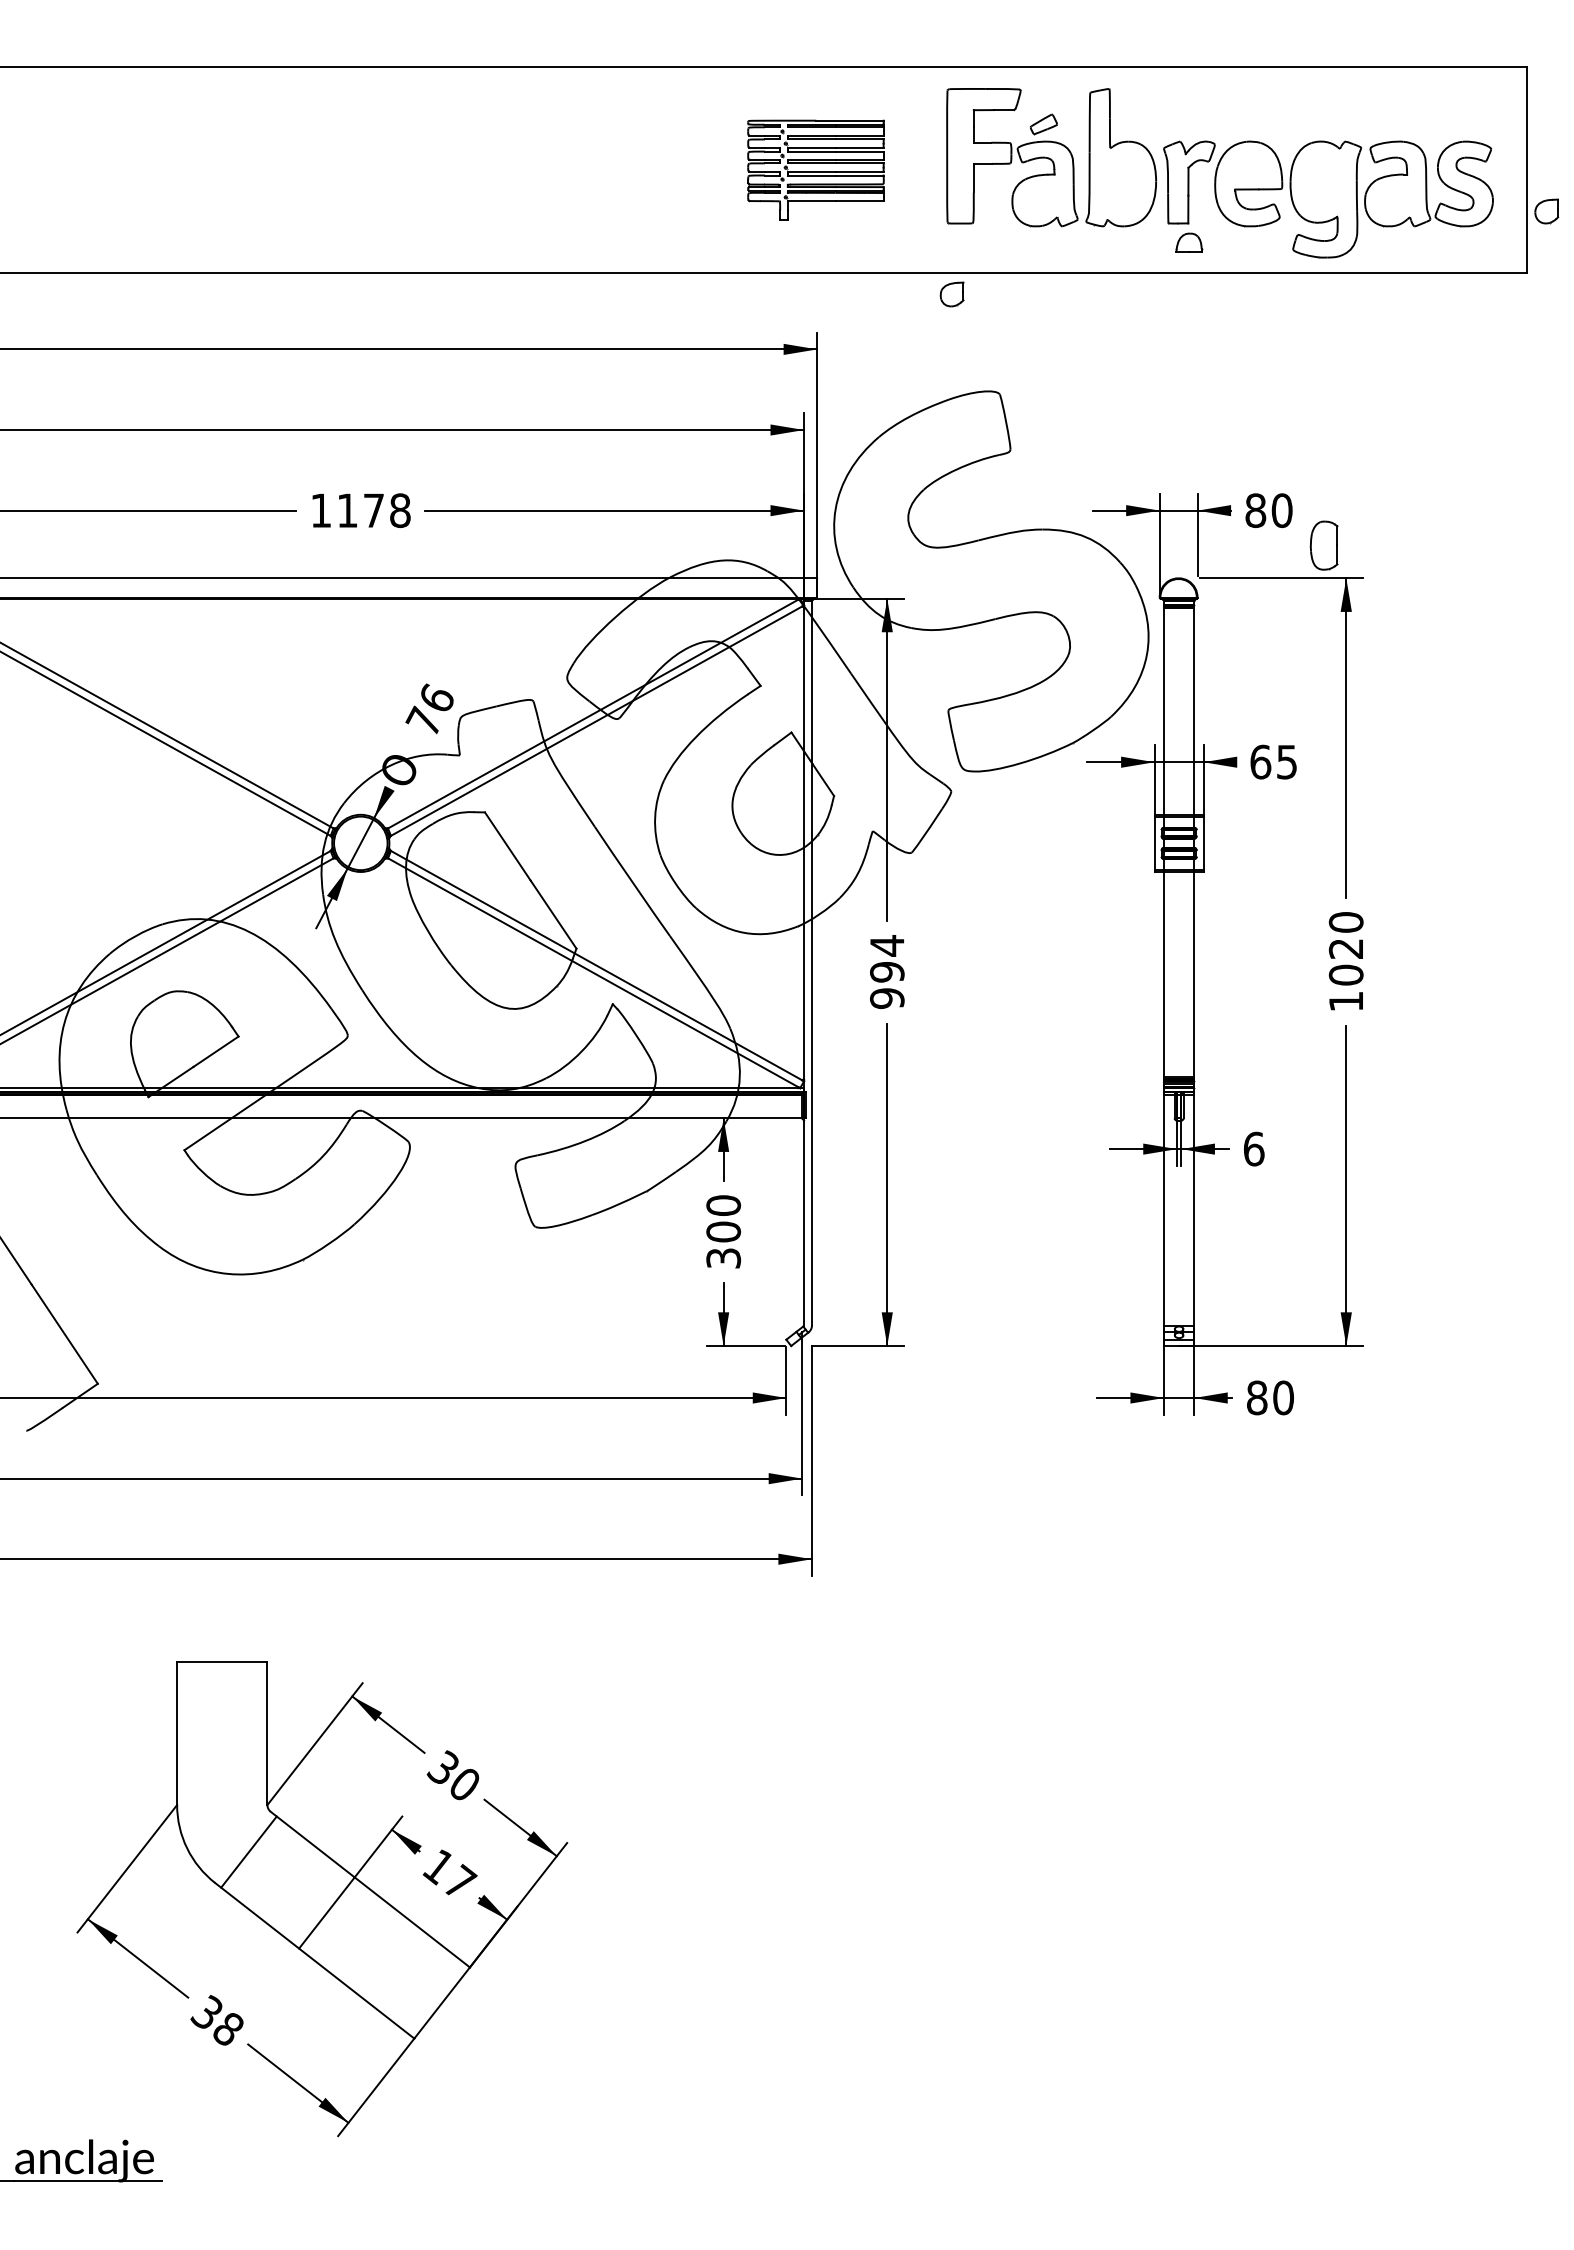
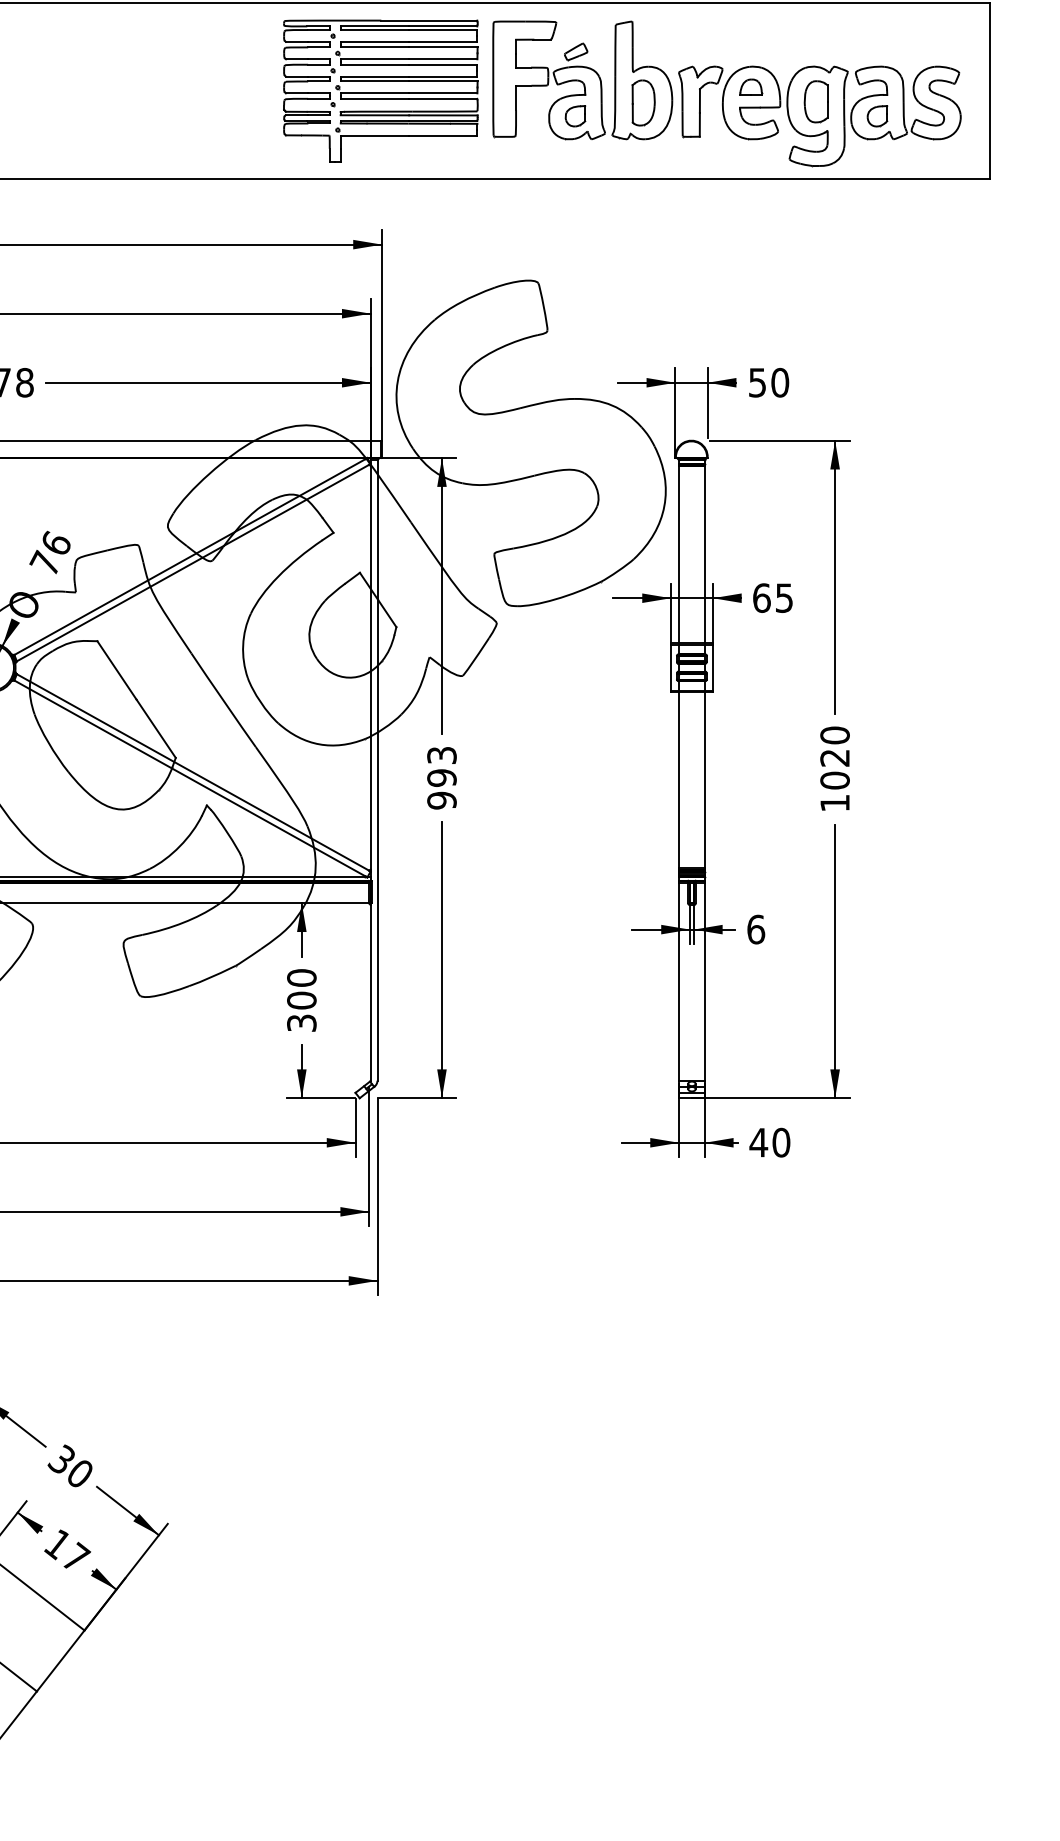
part: (815, 169) -> (380, 90), size x1.67
part: (1122, 183) -> (643, 102), added
part: (1546, 211) -> (877, 116), moved
part: (1189, 242) -> (751, 87), moved
part: (951, 294) -> (574, 116), moved
text: (1255, 510) -> (757, 382), 80 -> 50
part: (1323, 545) -> (815, 101), moved
text: (887, 945) -> (442, 755), 994 -> 993
text: (1257, 1397) -> (759, 1142), 80 -> 40

